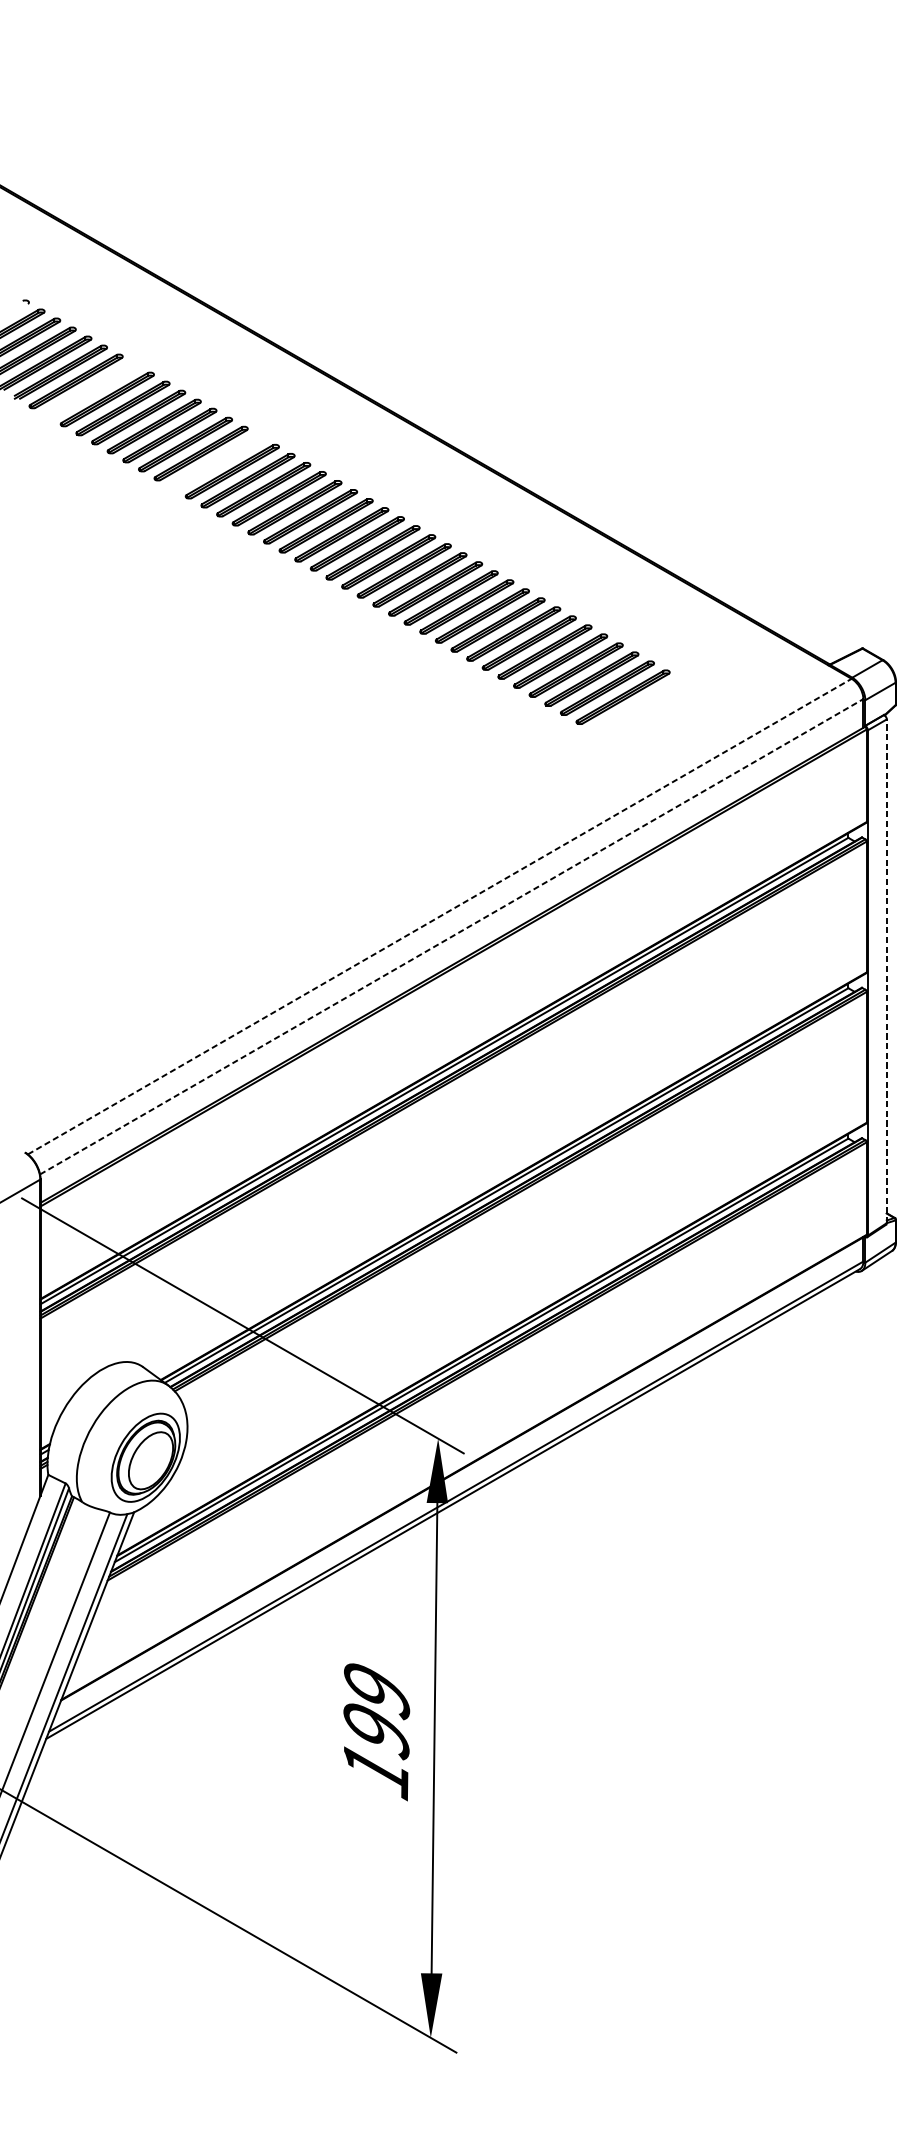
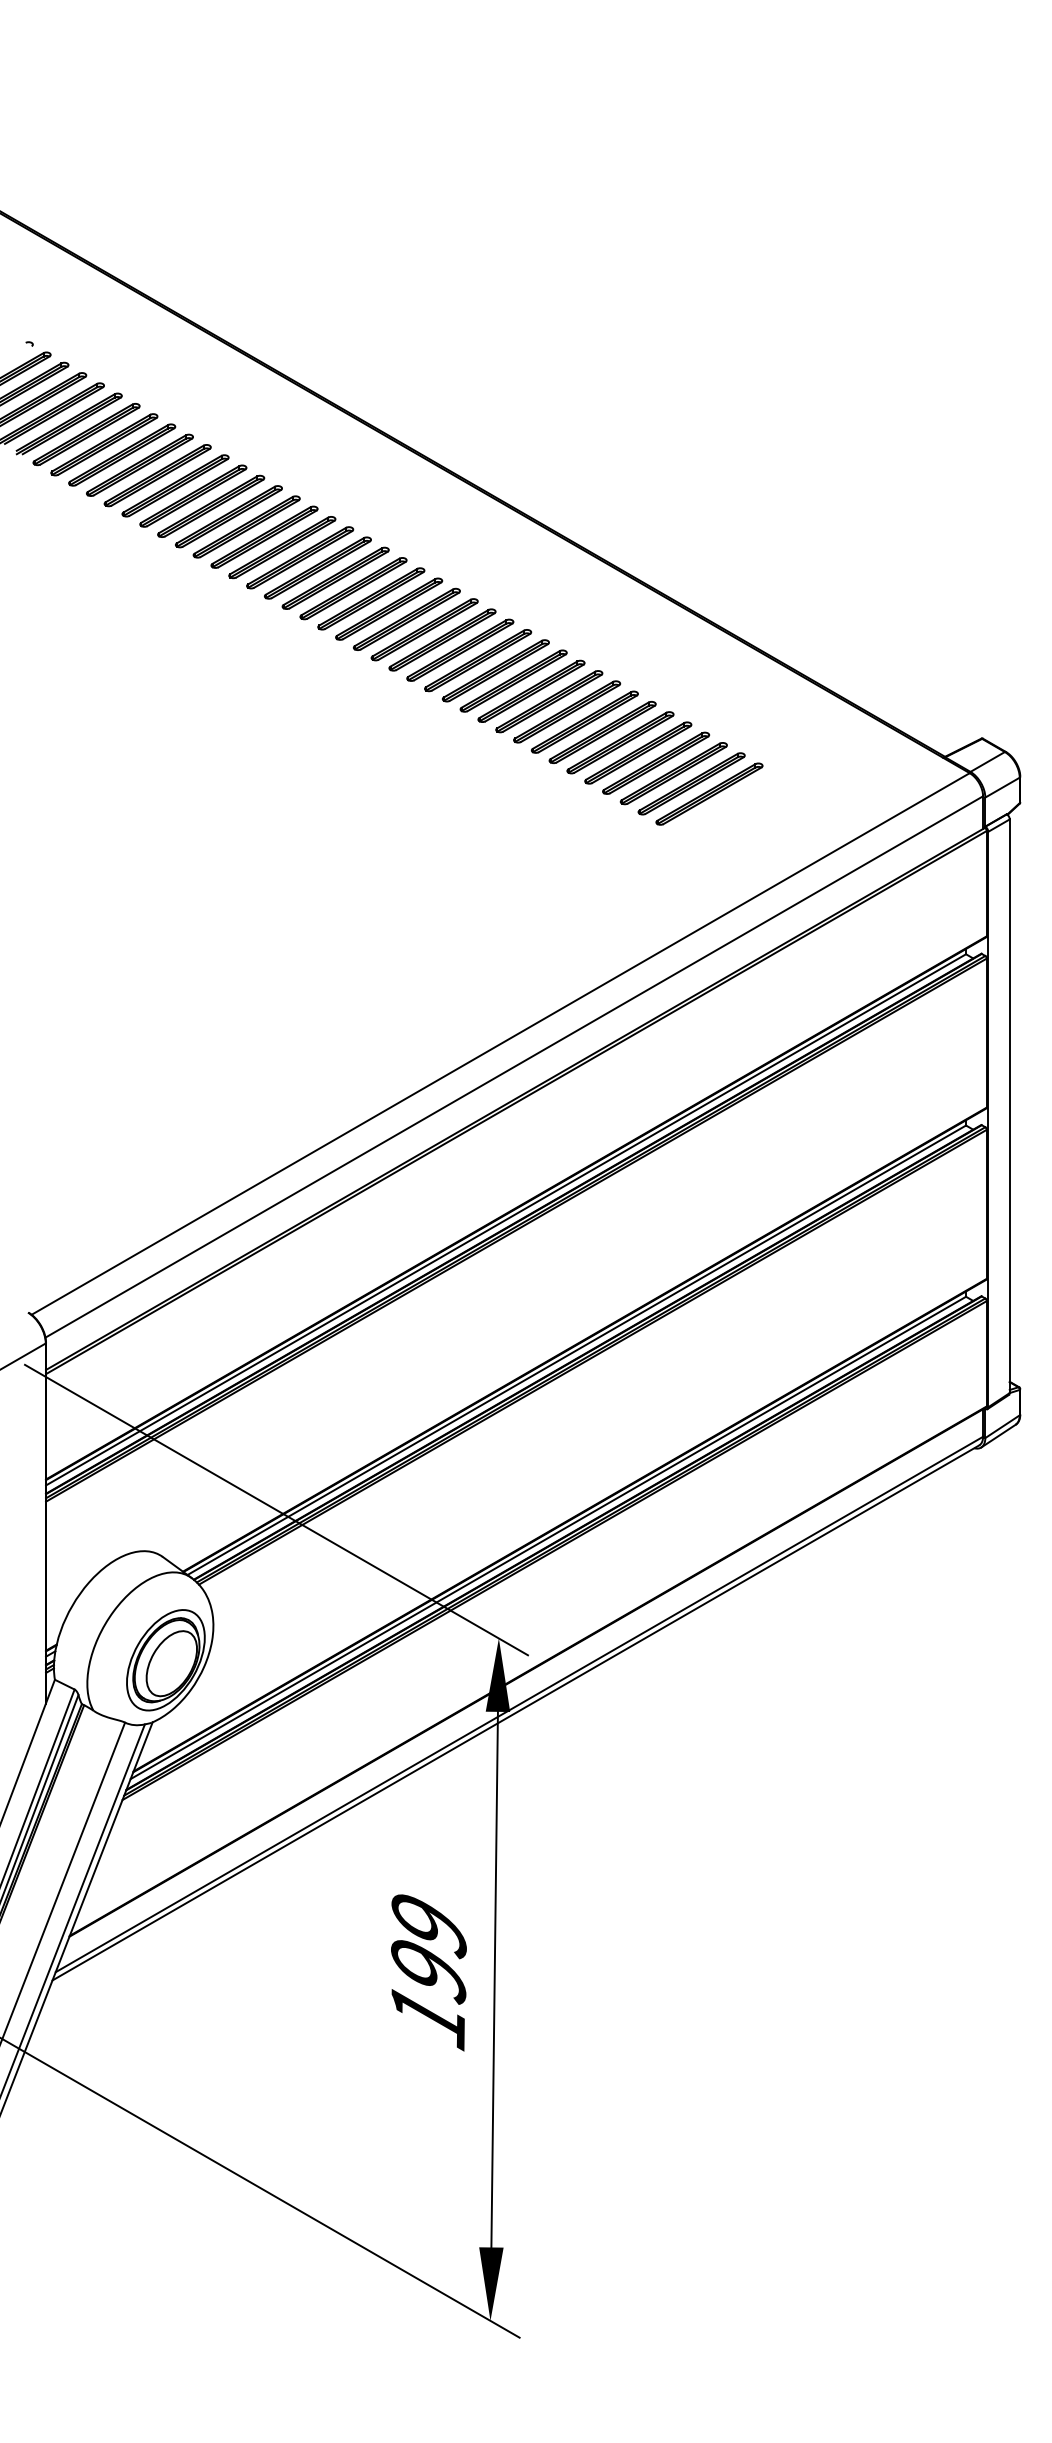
part: (91, 390) -> (104, 444), added
part: (216, 462) -> (246, 526), added
line: (439, 916) -> (500, 1043), dashed -> solid
line: (451, 936) -> (514, 1066), dashed -> solid
line: (886, 971) -> (1009, 1106), dashed -> solid

